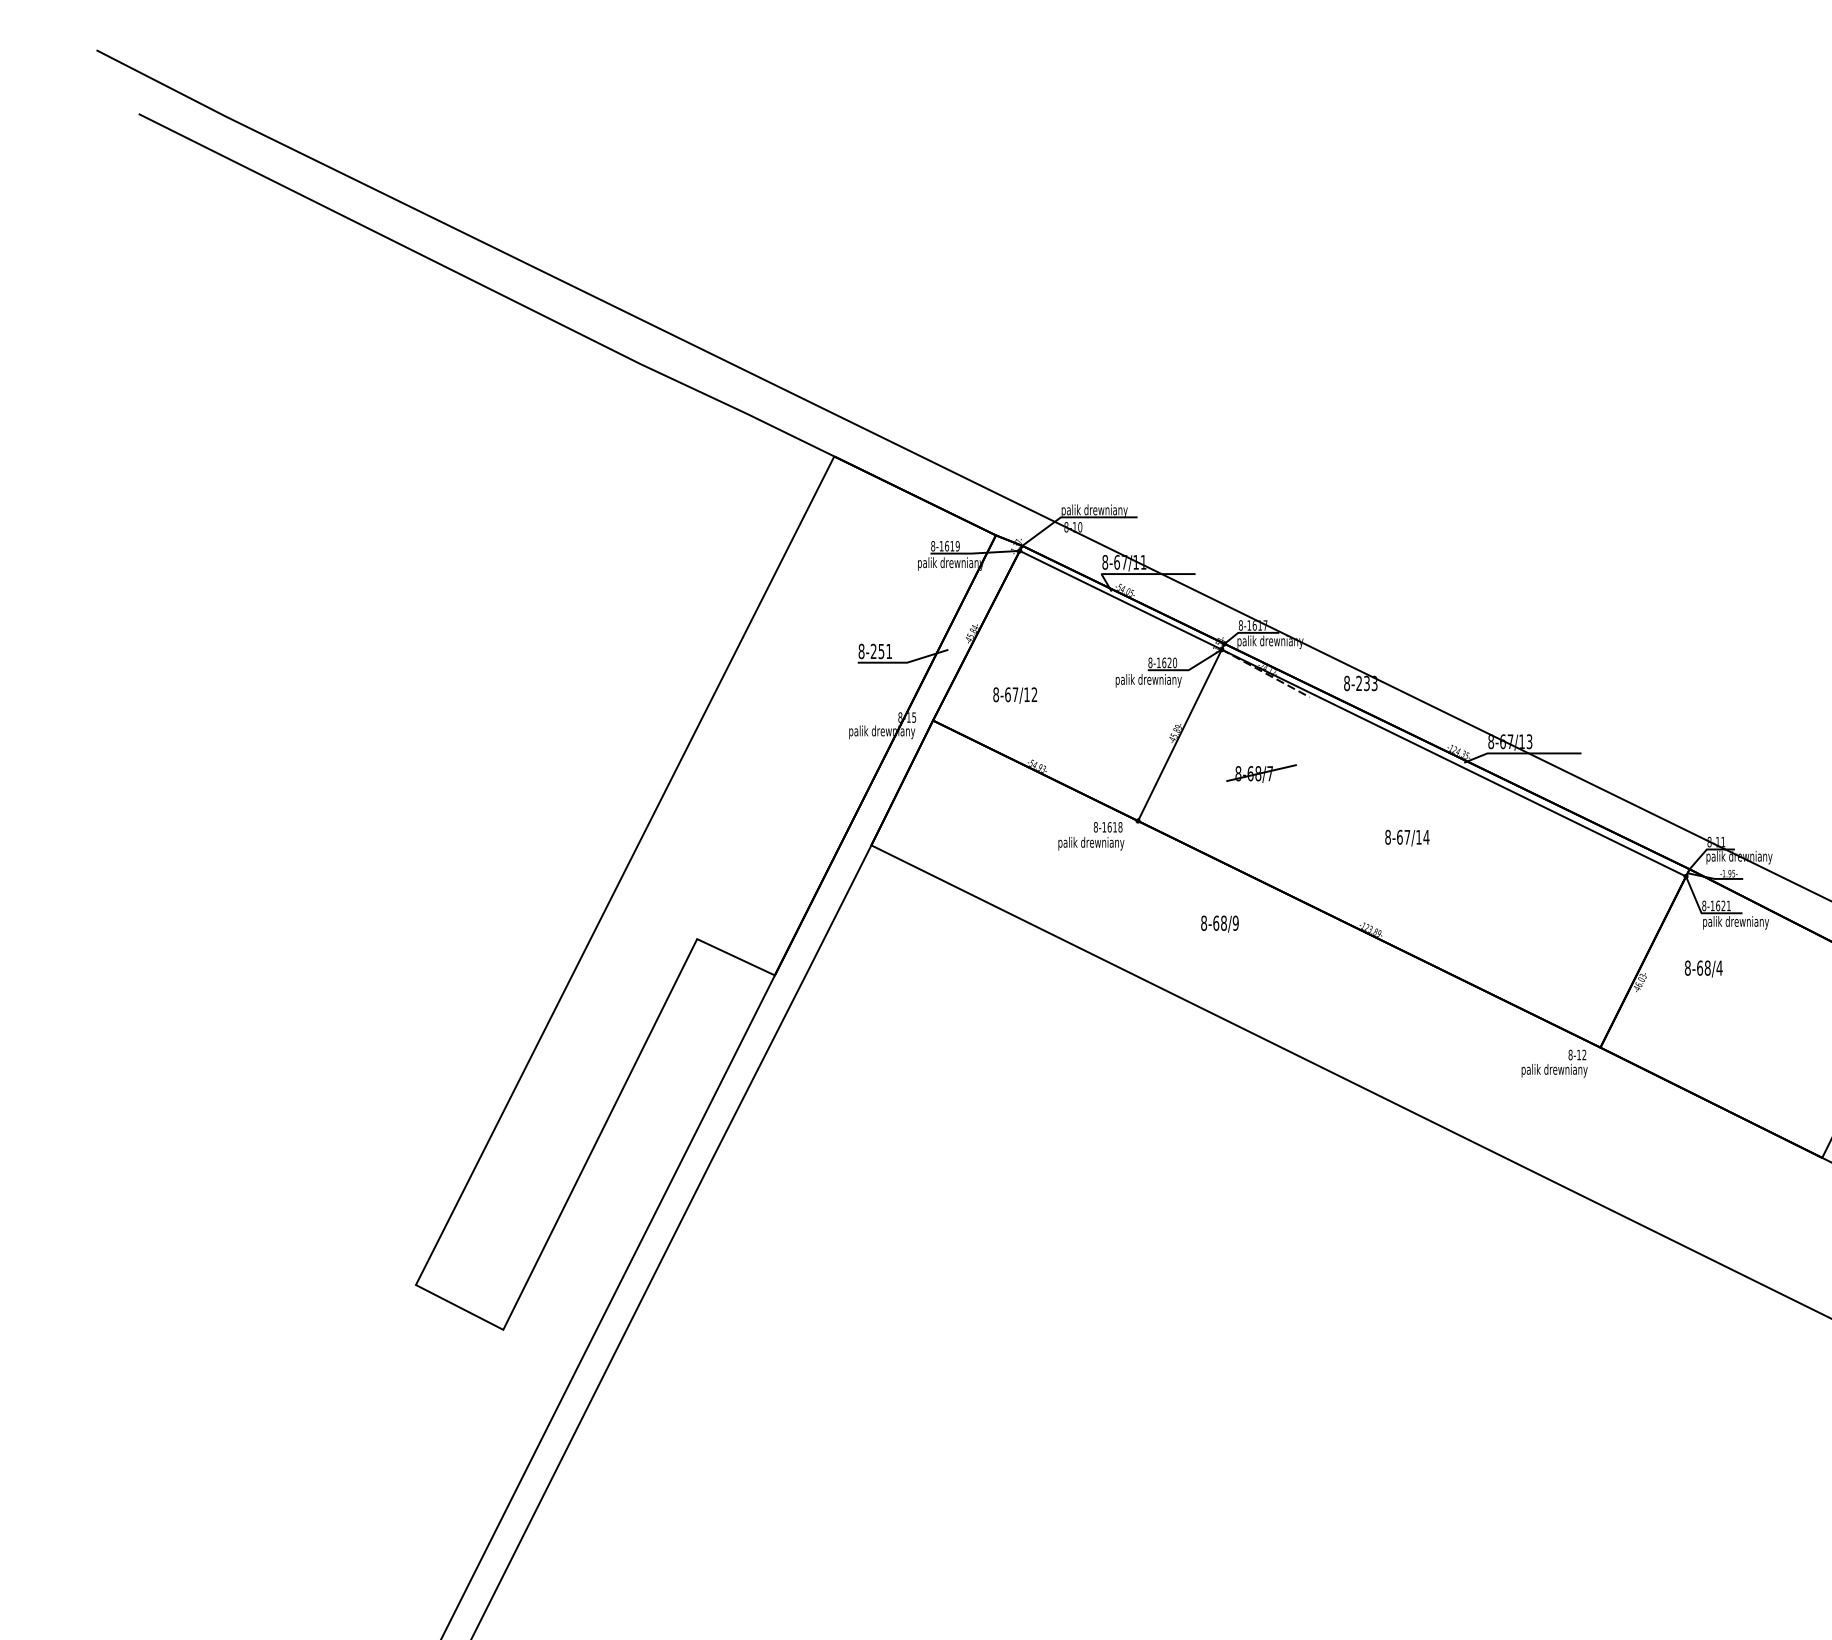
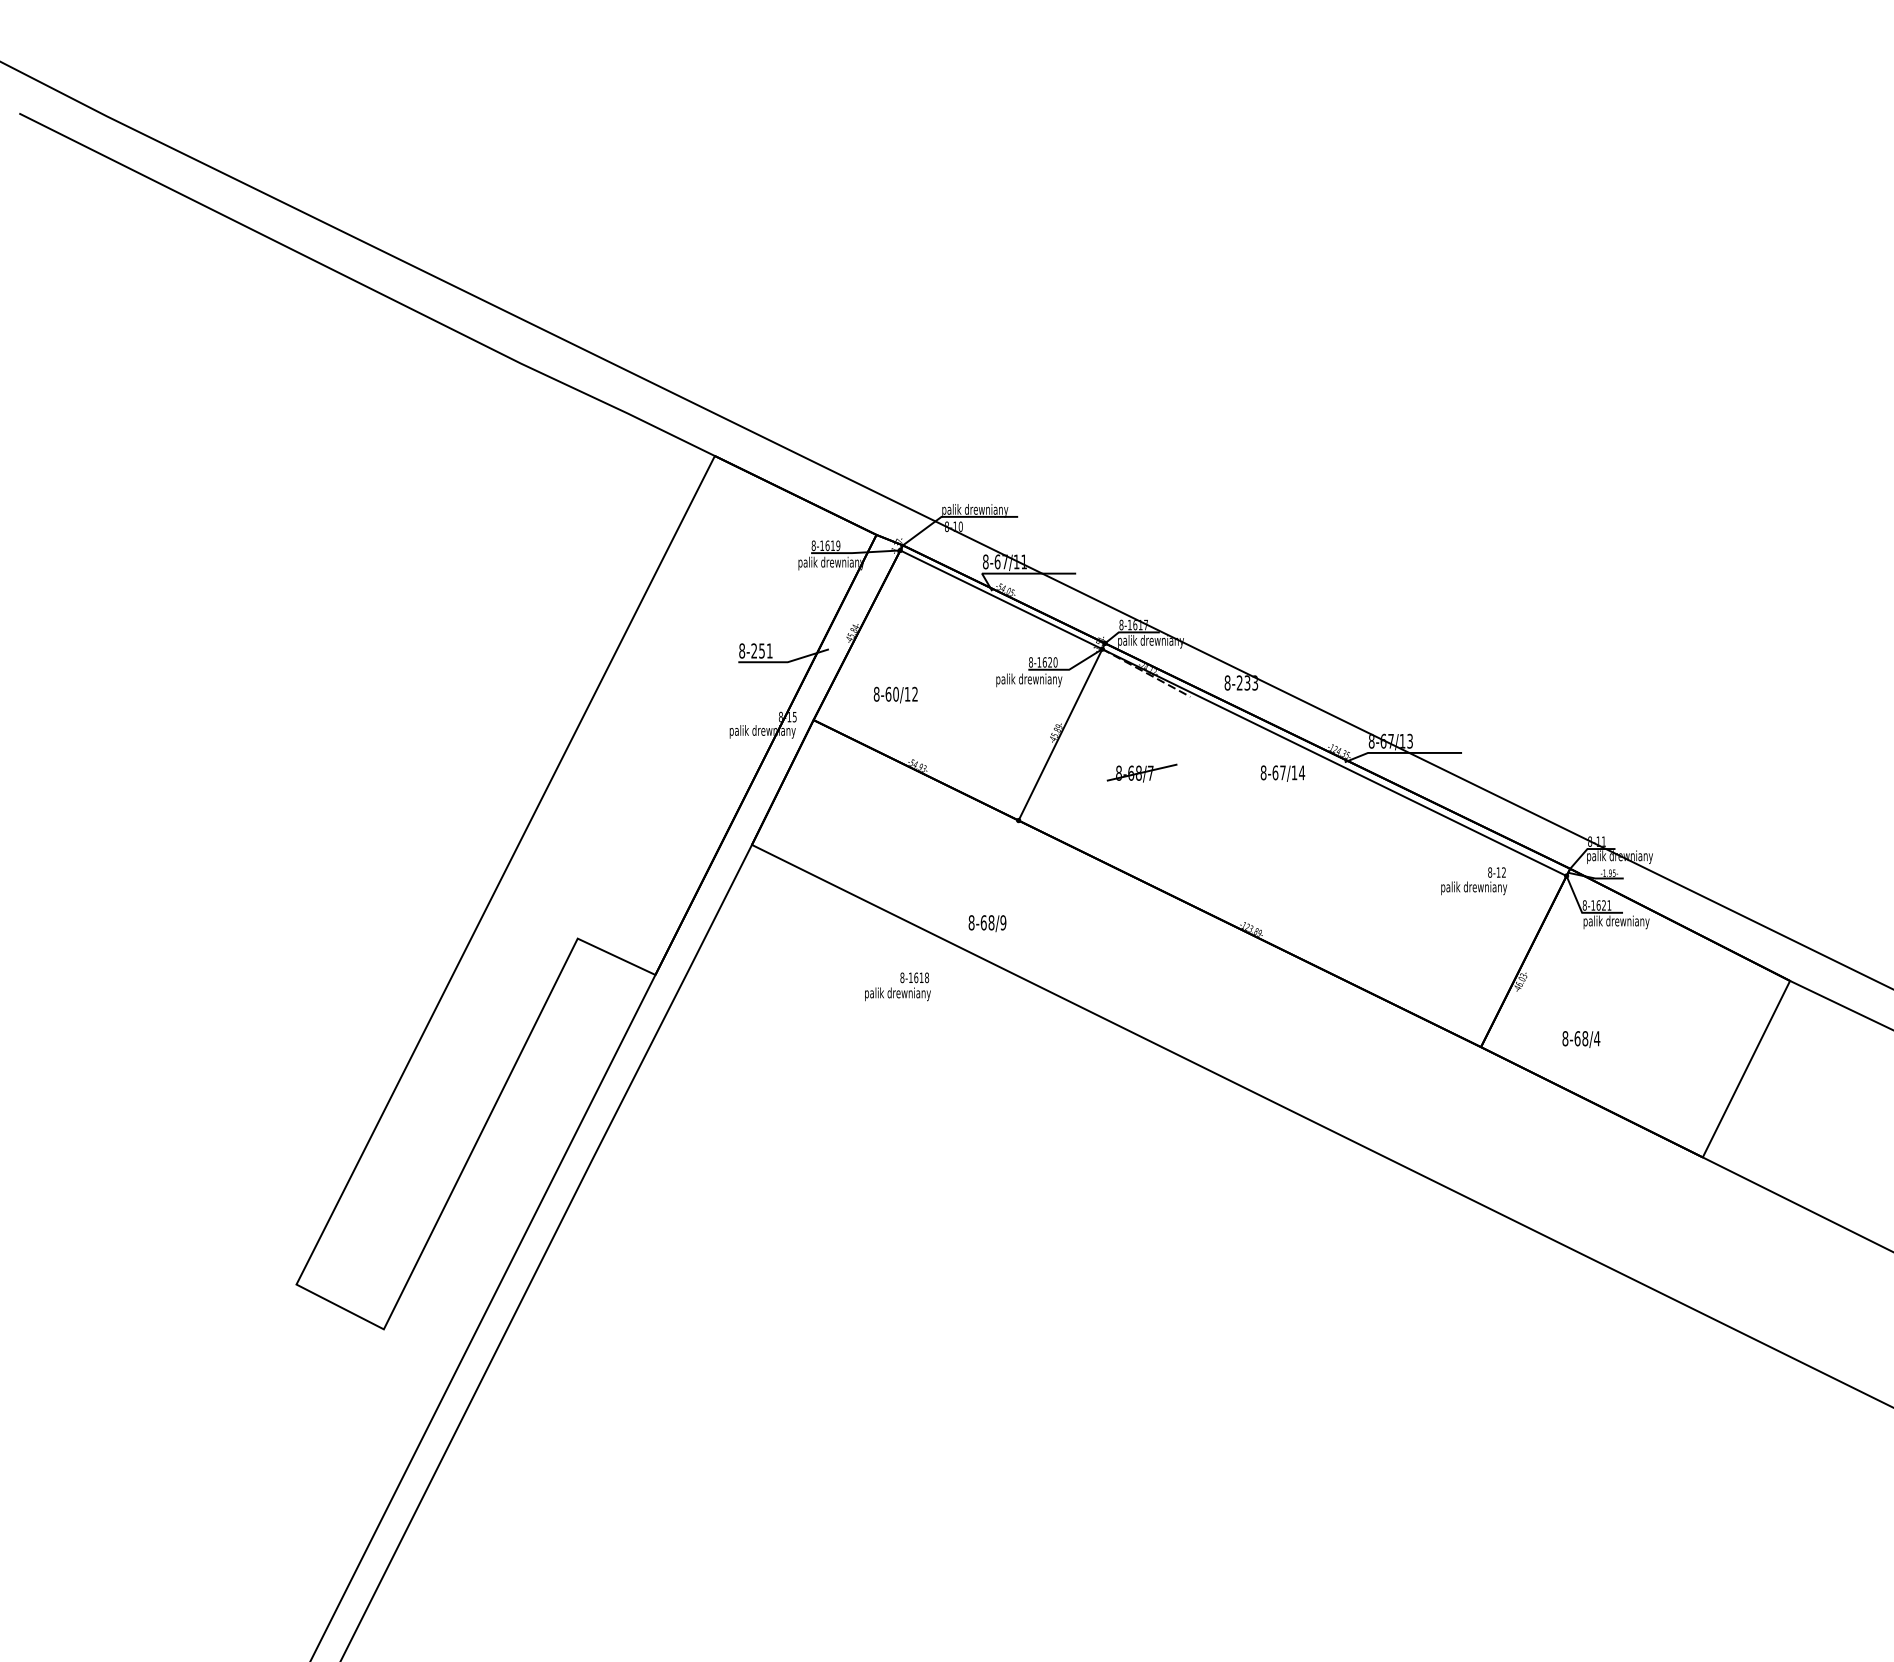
text: (1014, 693) -> (895, 693), 8-67/12 -> 8-60/12
text: (1090, 835) -> (897, 986), moved
text: (1406, 837) -> (1282, 773), moved
text: (1219, 923) -> (987, 923), moved
text: (1703, 968) -> (1581, 1039), moved
text: (1554, 1063) -> (1474, 881), moved

